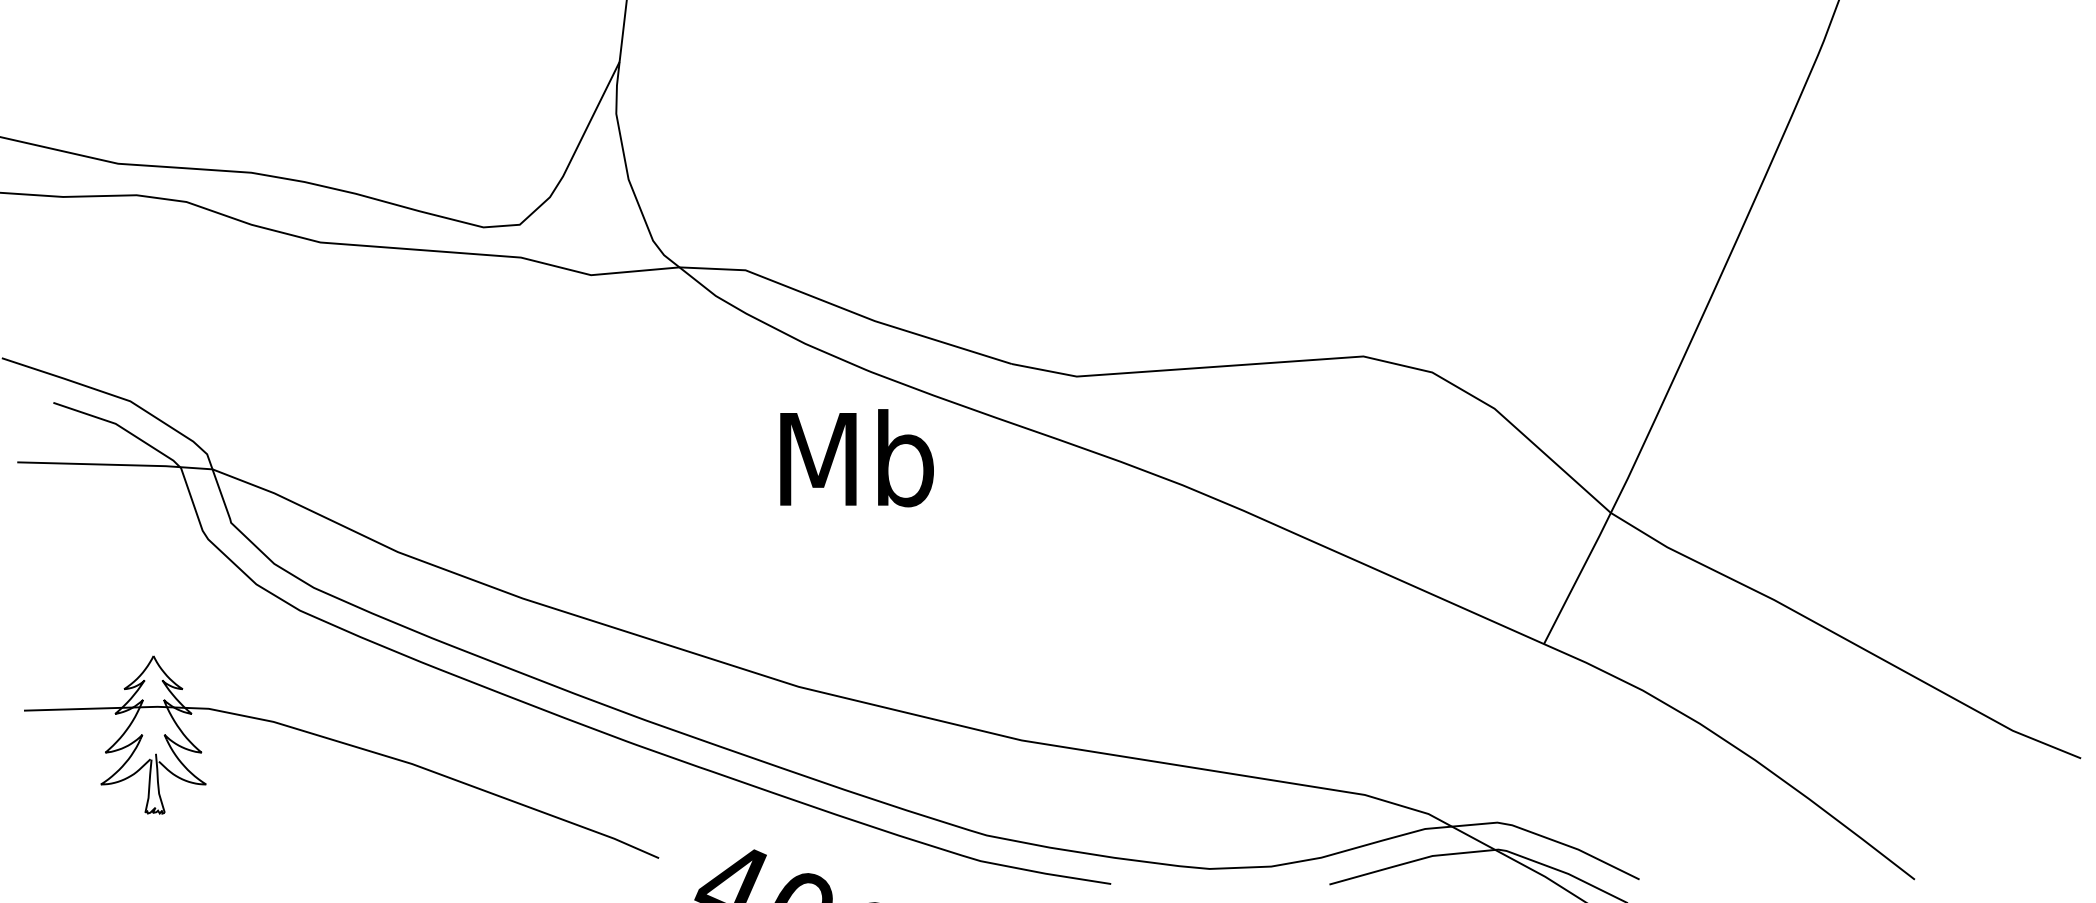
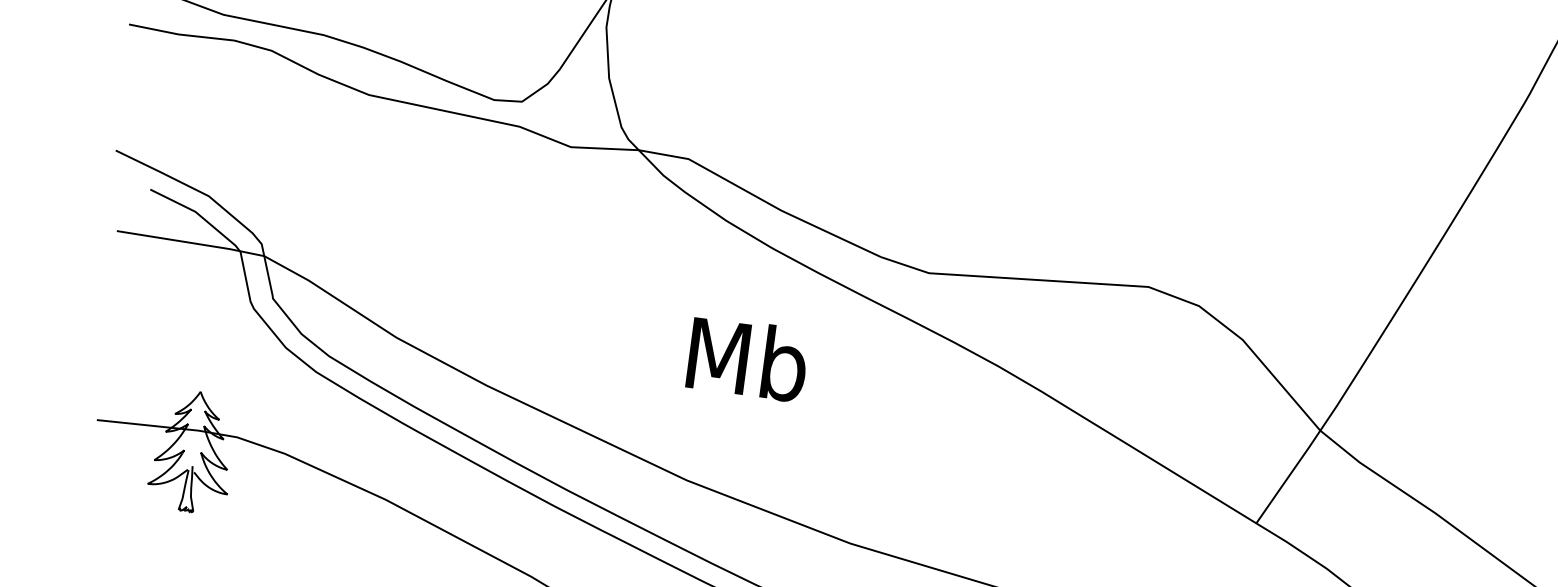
text: (856, 458) -> (747, 359), moved

